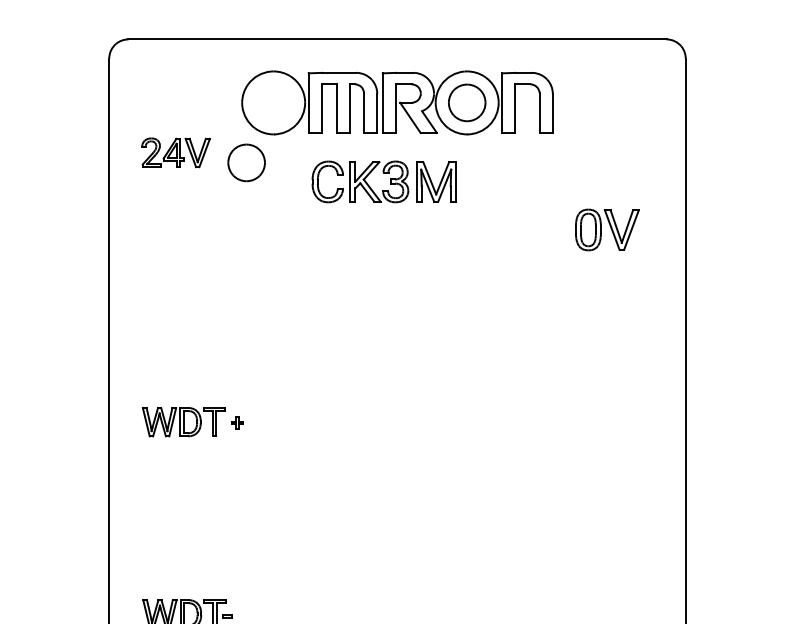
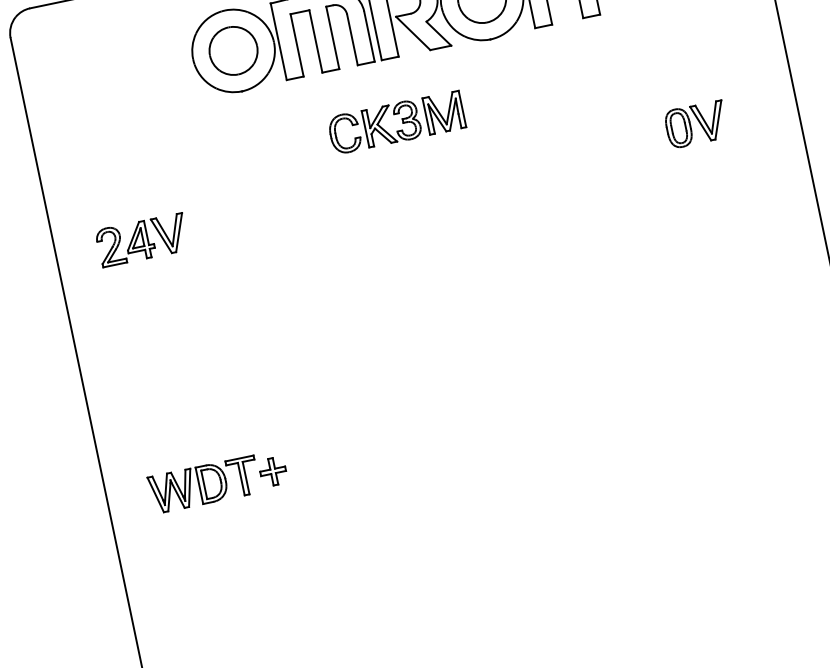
part: (175, 152) -> (141, 239), moved
part: (246, 162) -> (233, 50), moved
part: (383, 181) -> (395, 122), size x0.71
part: (607, 229) -> (696, 123), size x0.71
part: (237, 422) -> (272, 470), size x1.67

